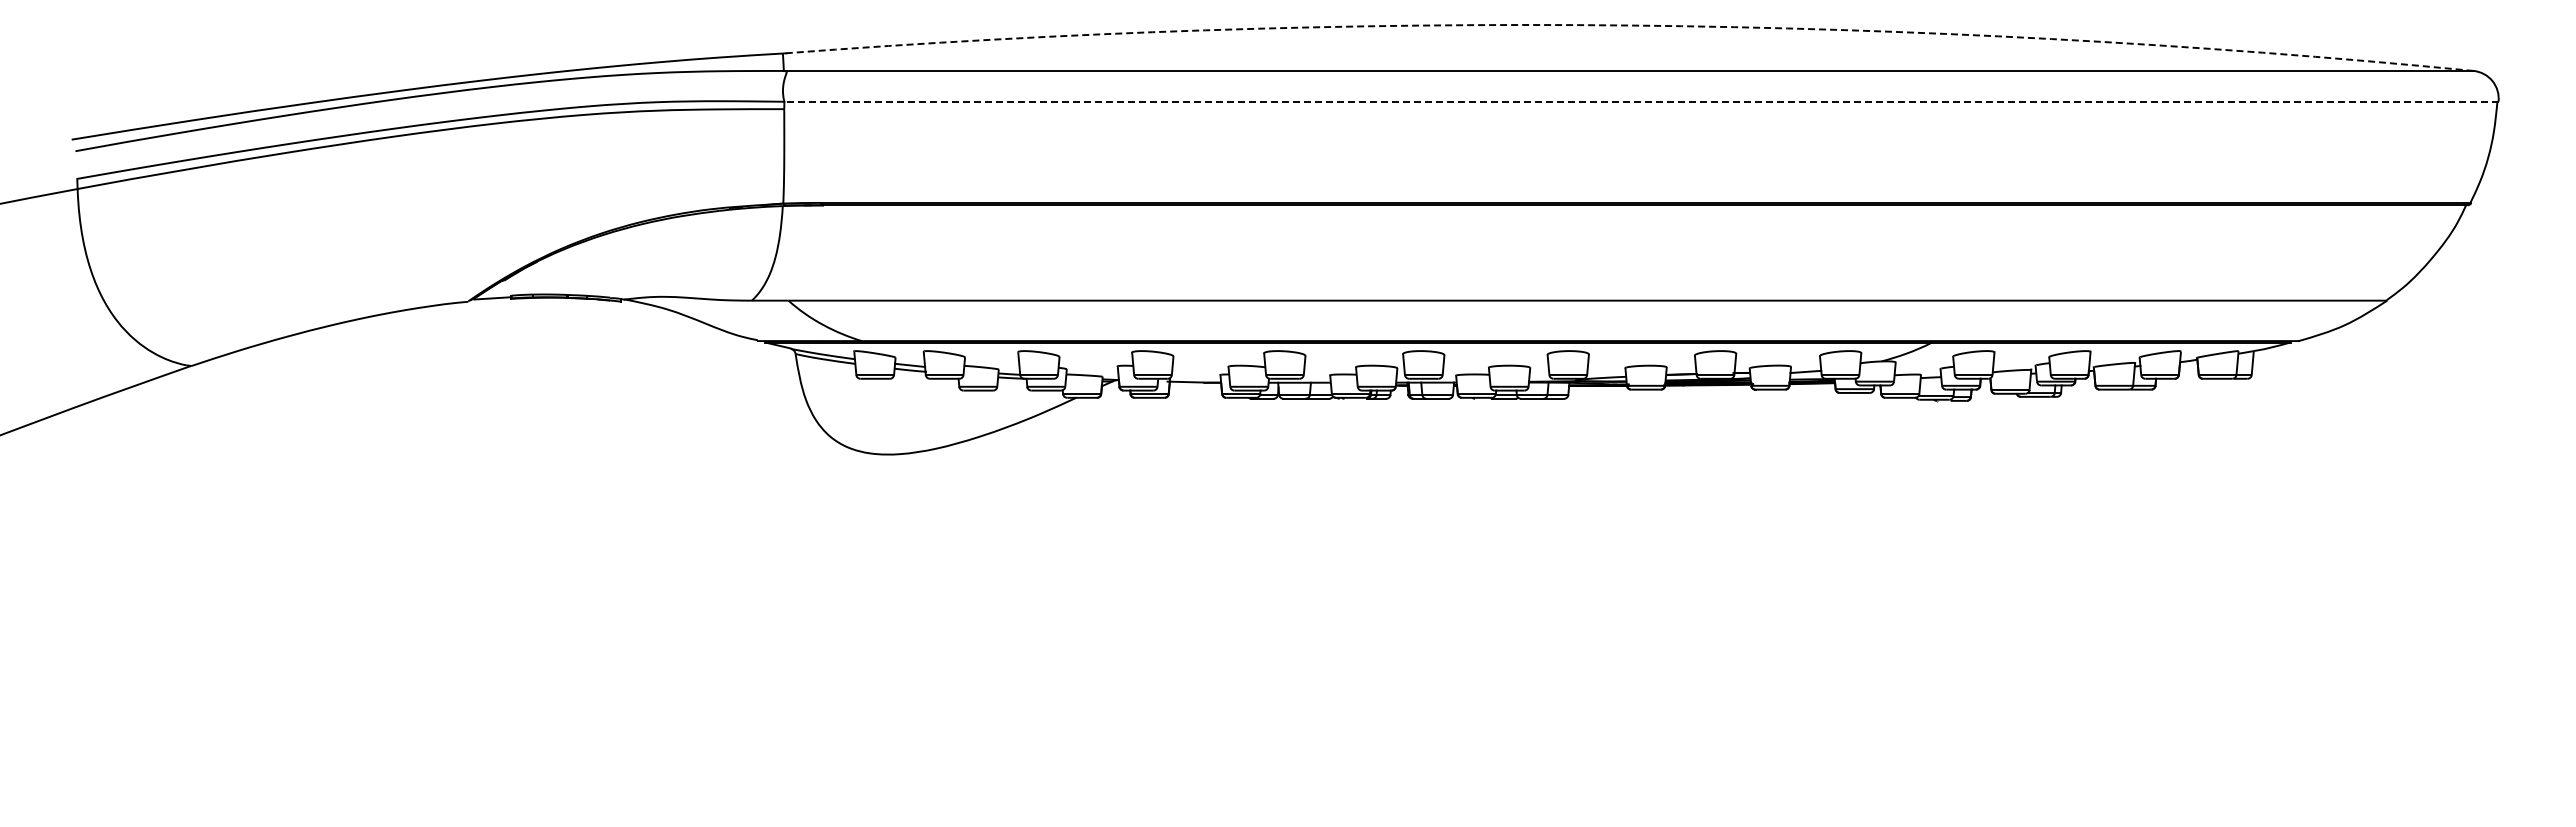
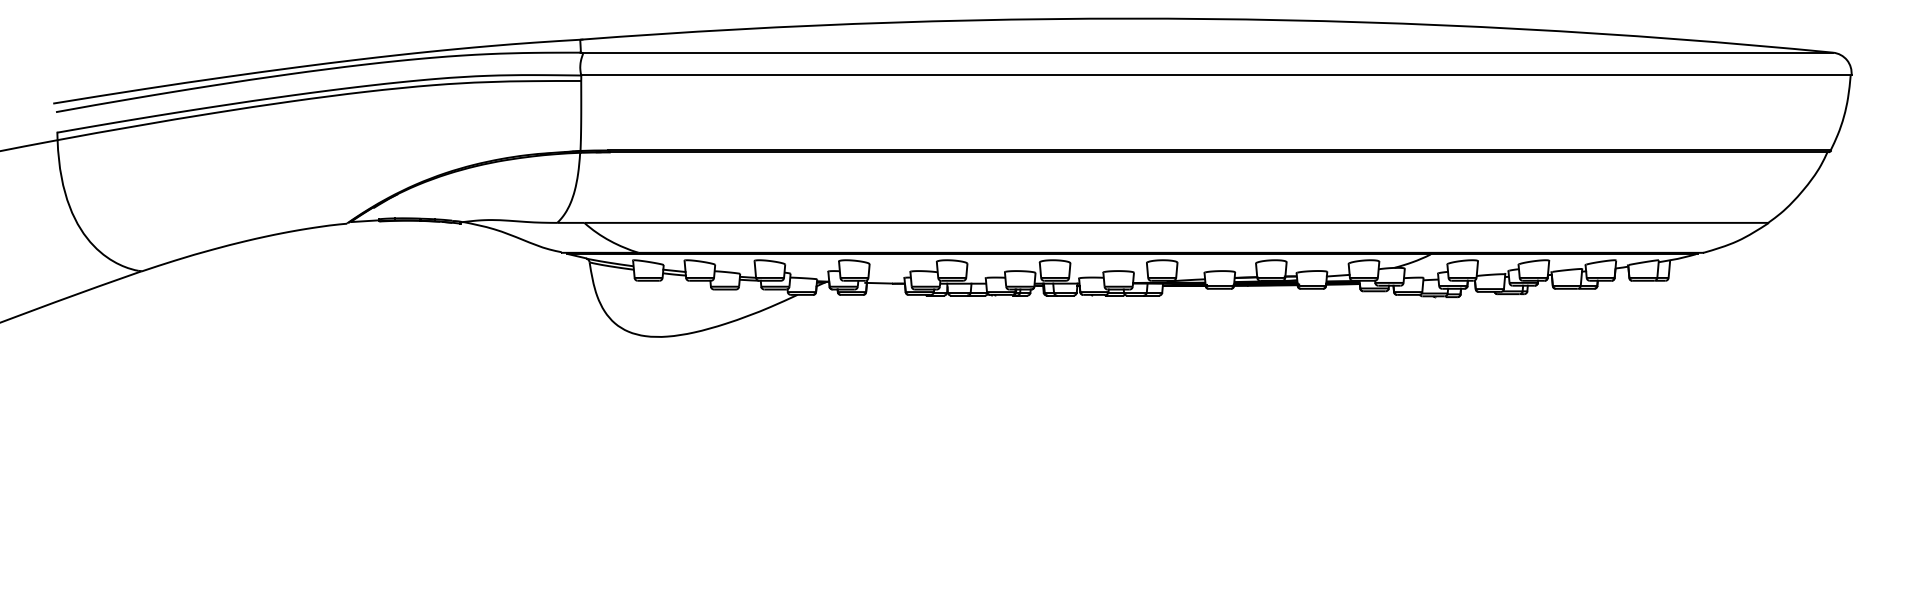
arc: (1628, 25) -> (1206, 18), dashed -> solid
line: (1640, 101) -> (1215, 75), dashed -> solid

